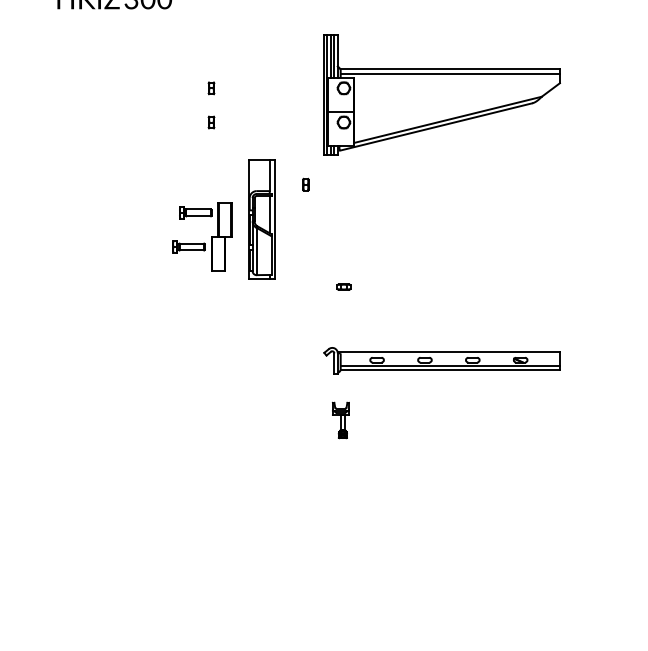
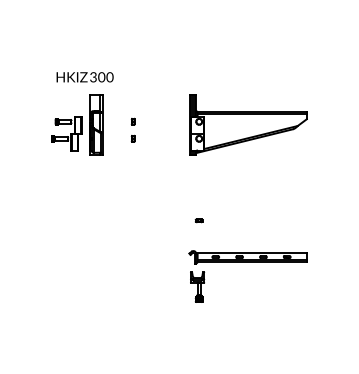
part: (304, 184) -> (179, 169), removed
part: (223, 218) -> (77, 124), moved
part: (340, 419) -> (197, 286), size x1.67

